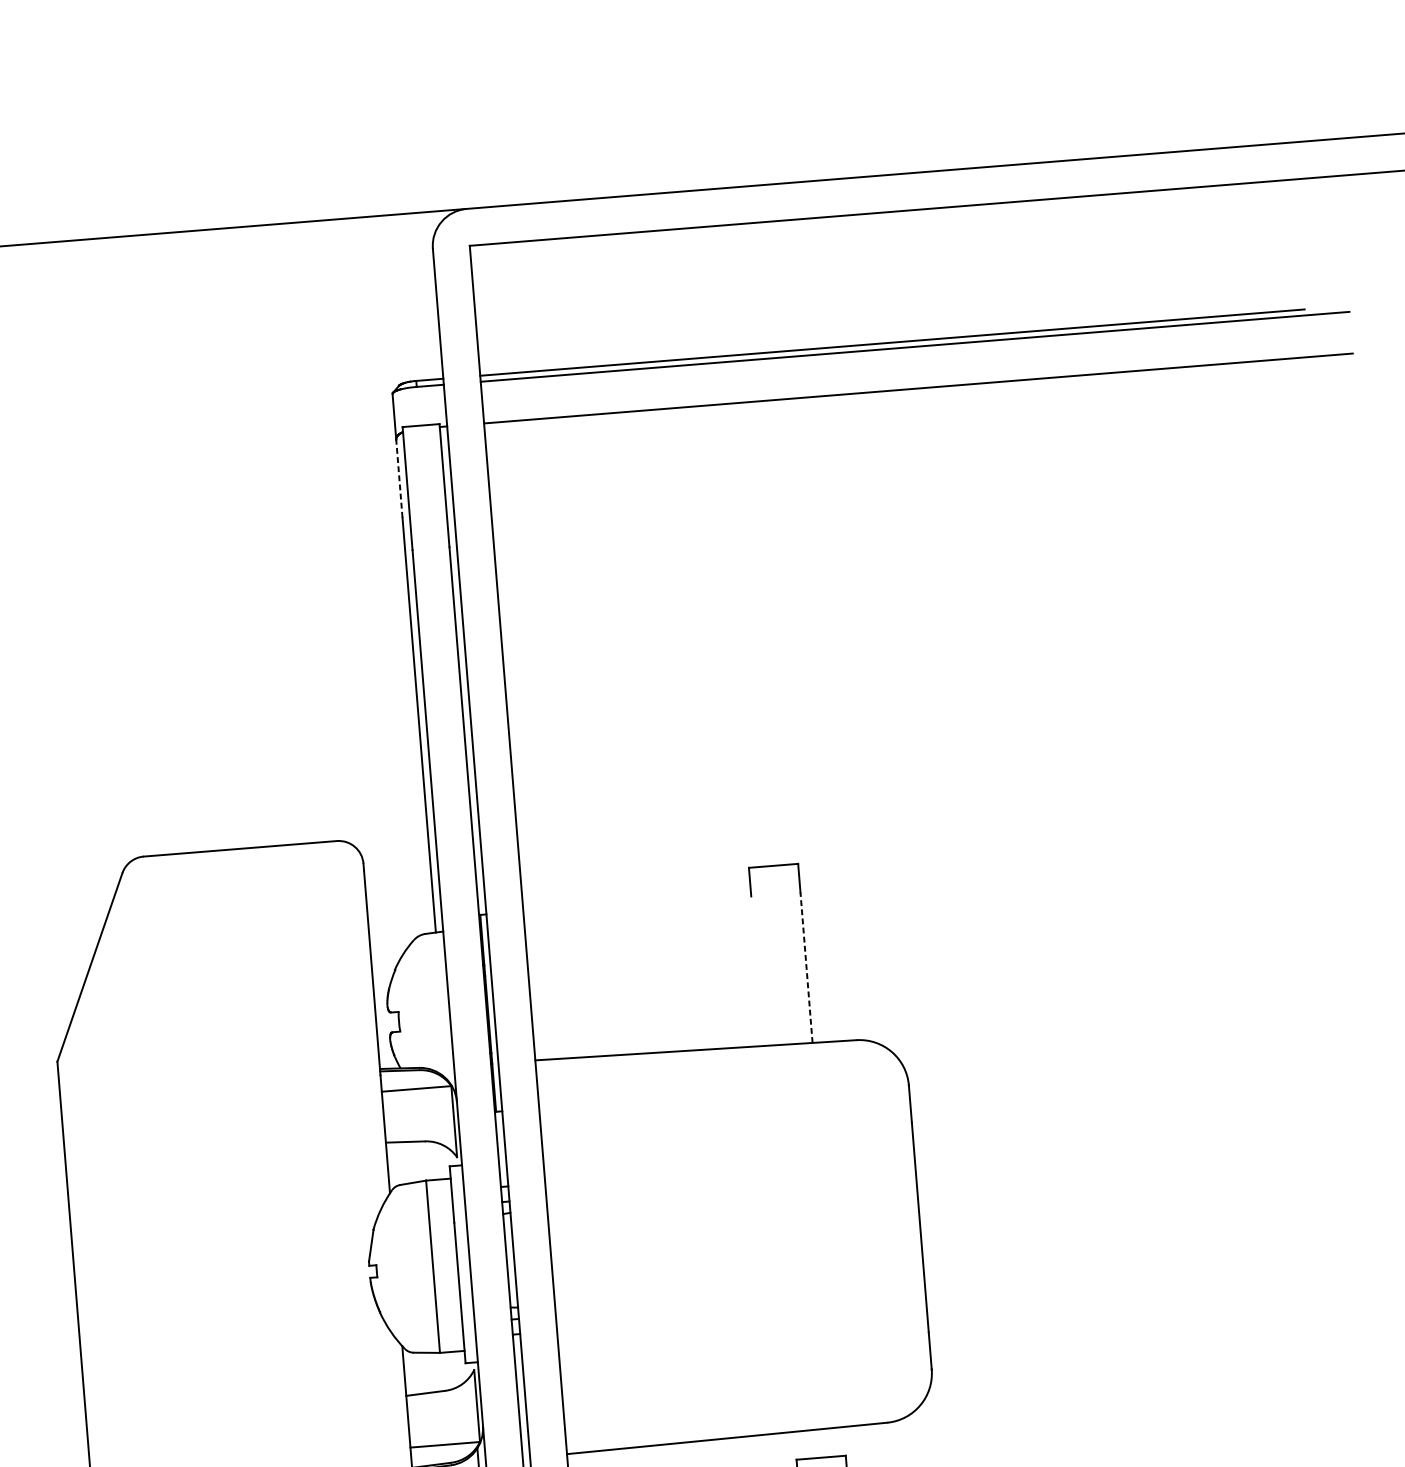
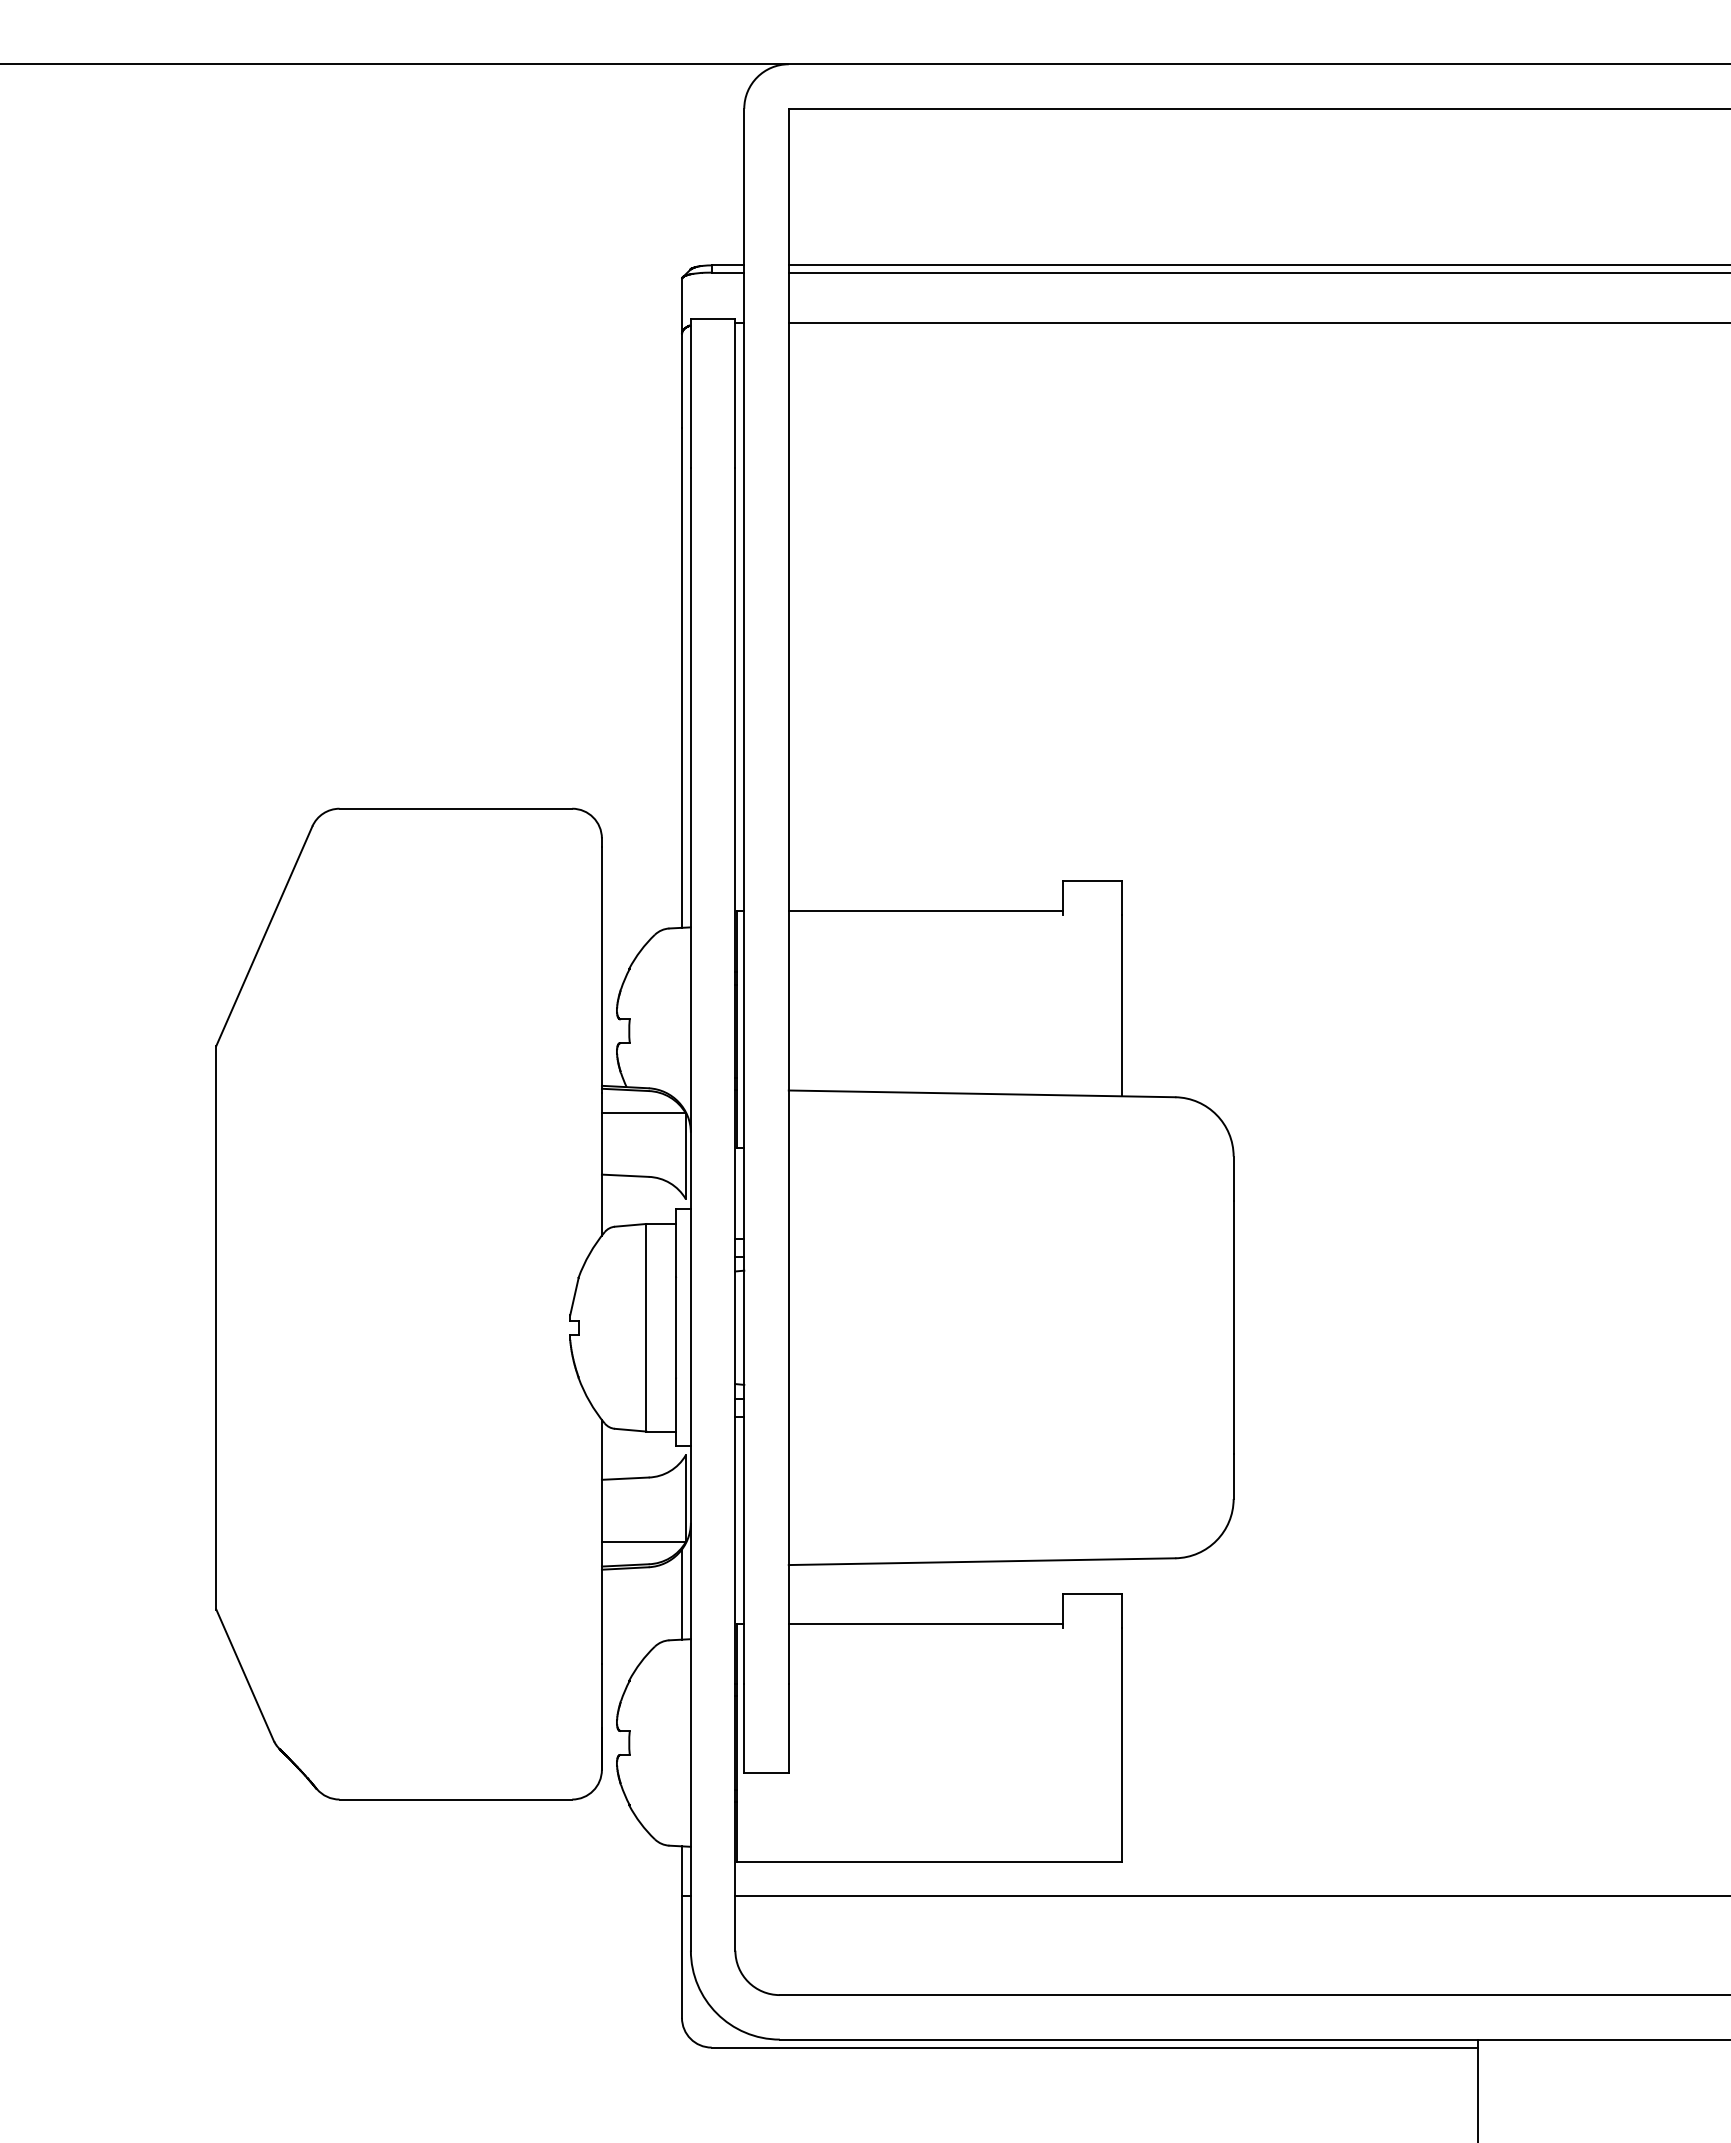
line: (399, 479) -> (681, 381), dashed -> solid
line: (636, 902) -> (925, 911), added
line: (806, 967) -> (1122, 1005), dashed -> solid

